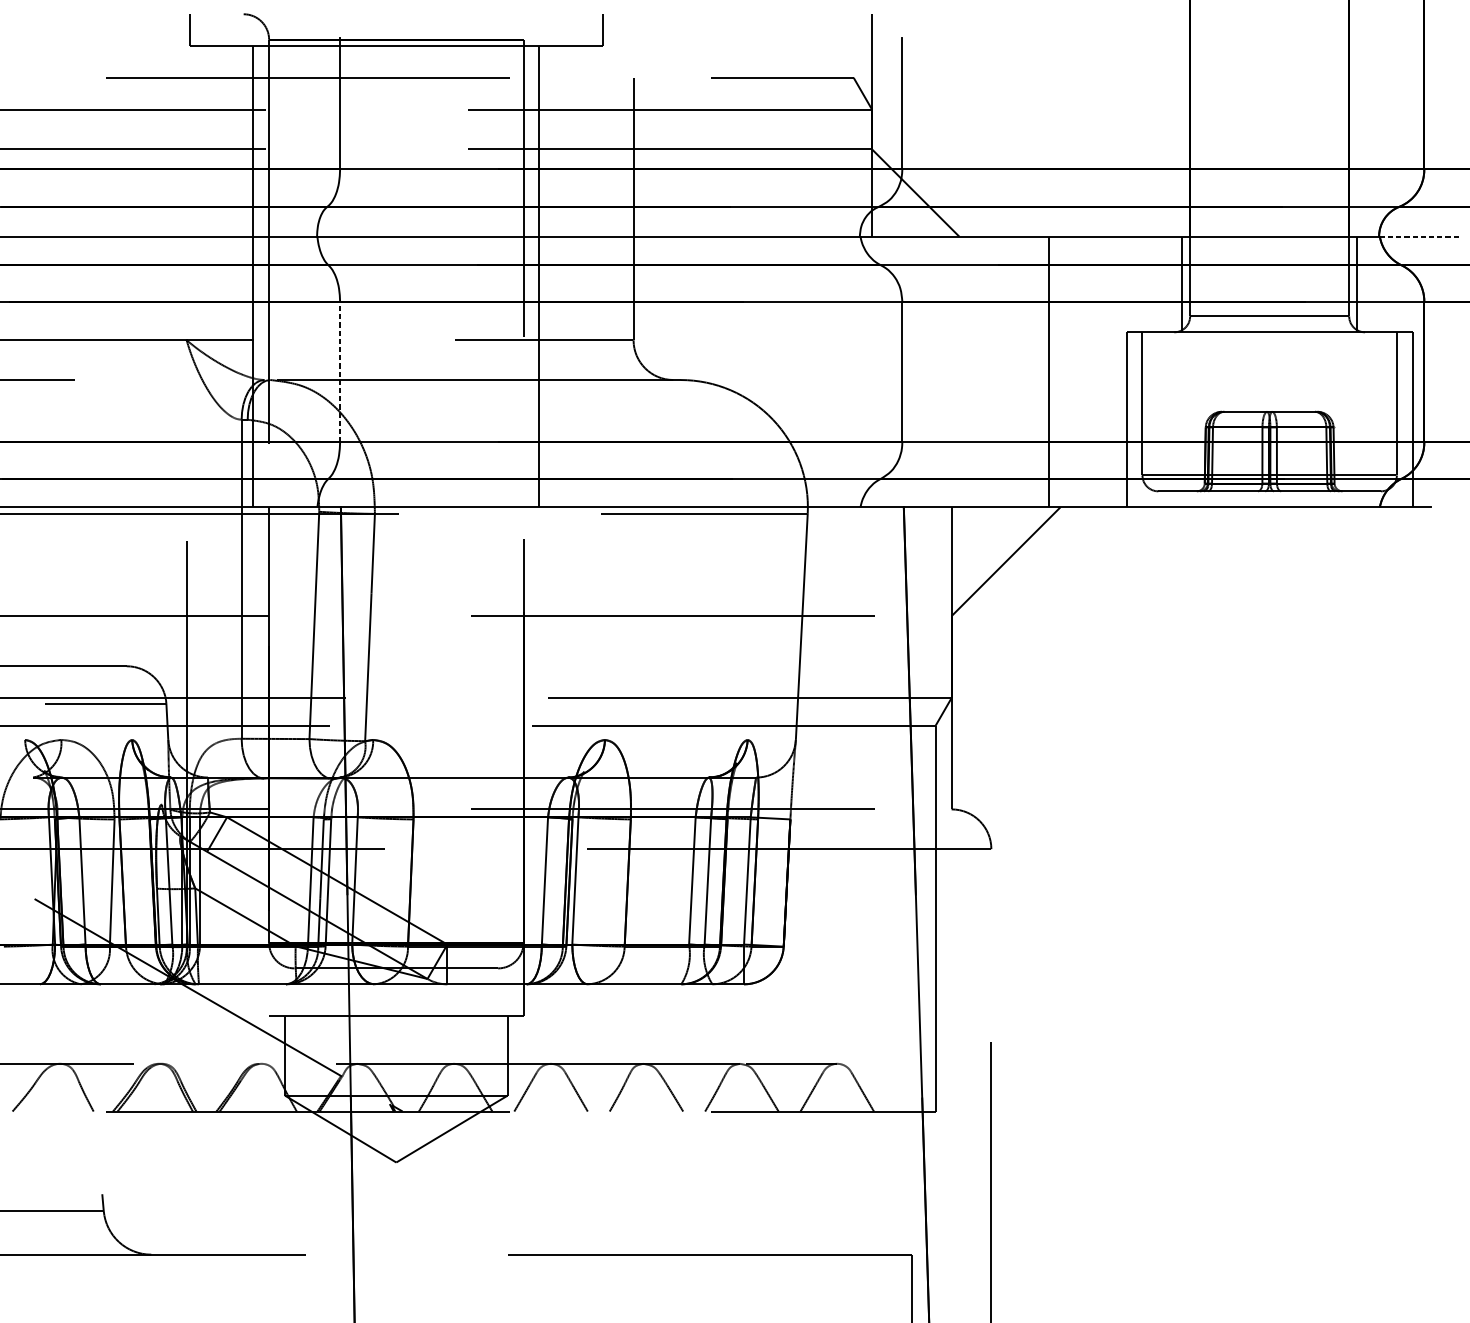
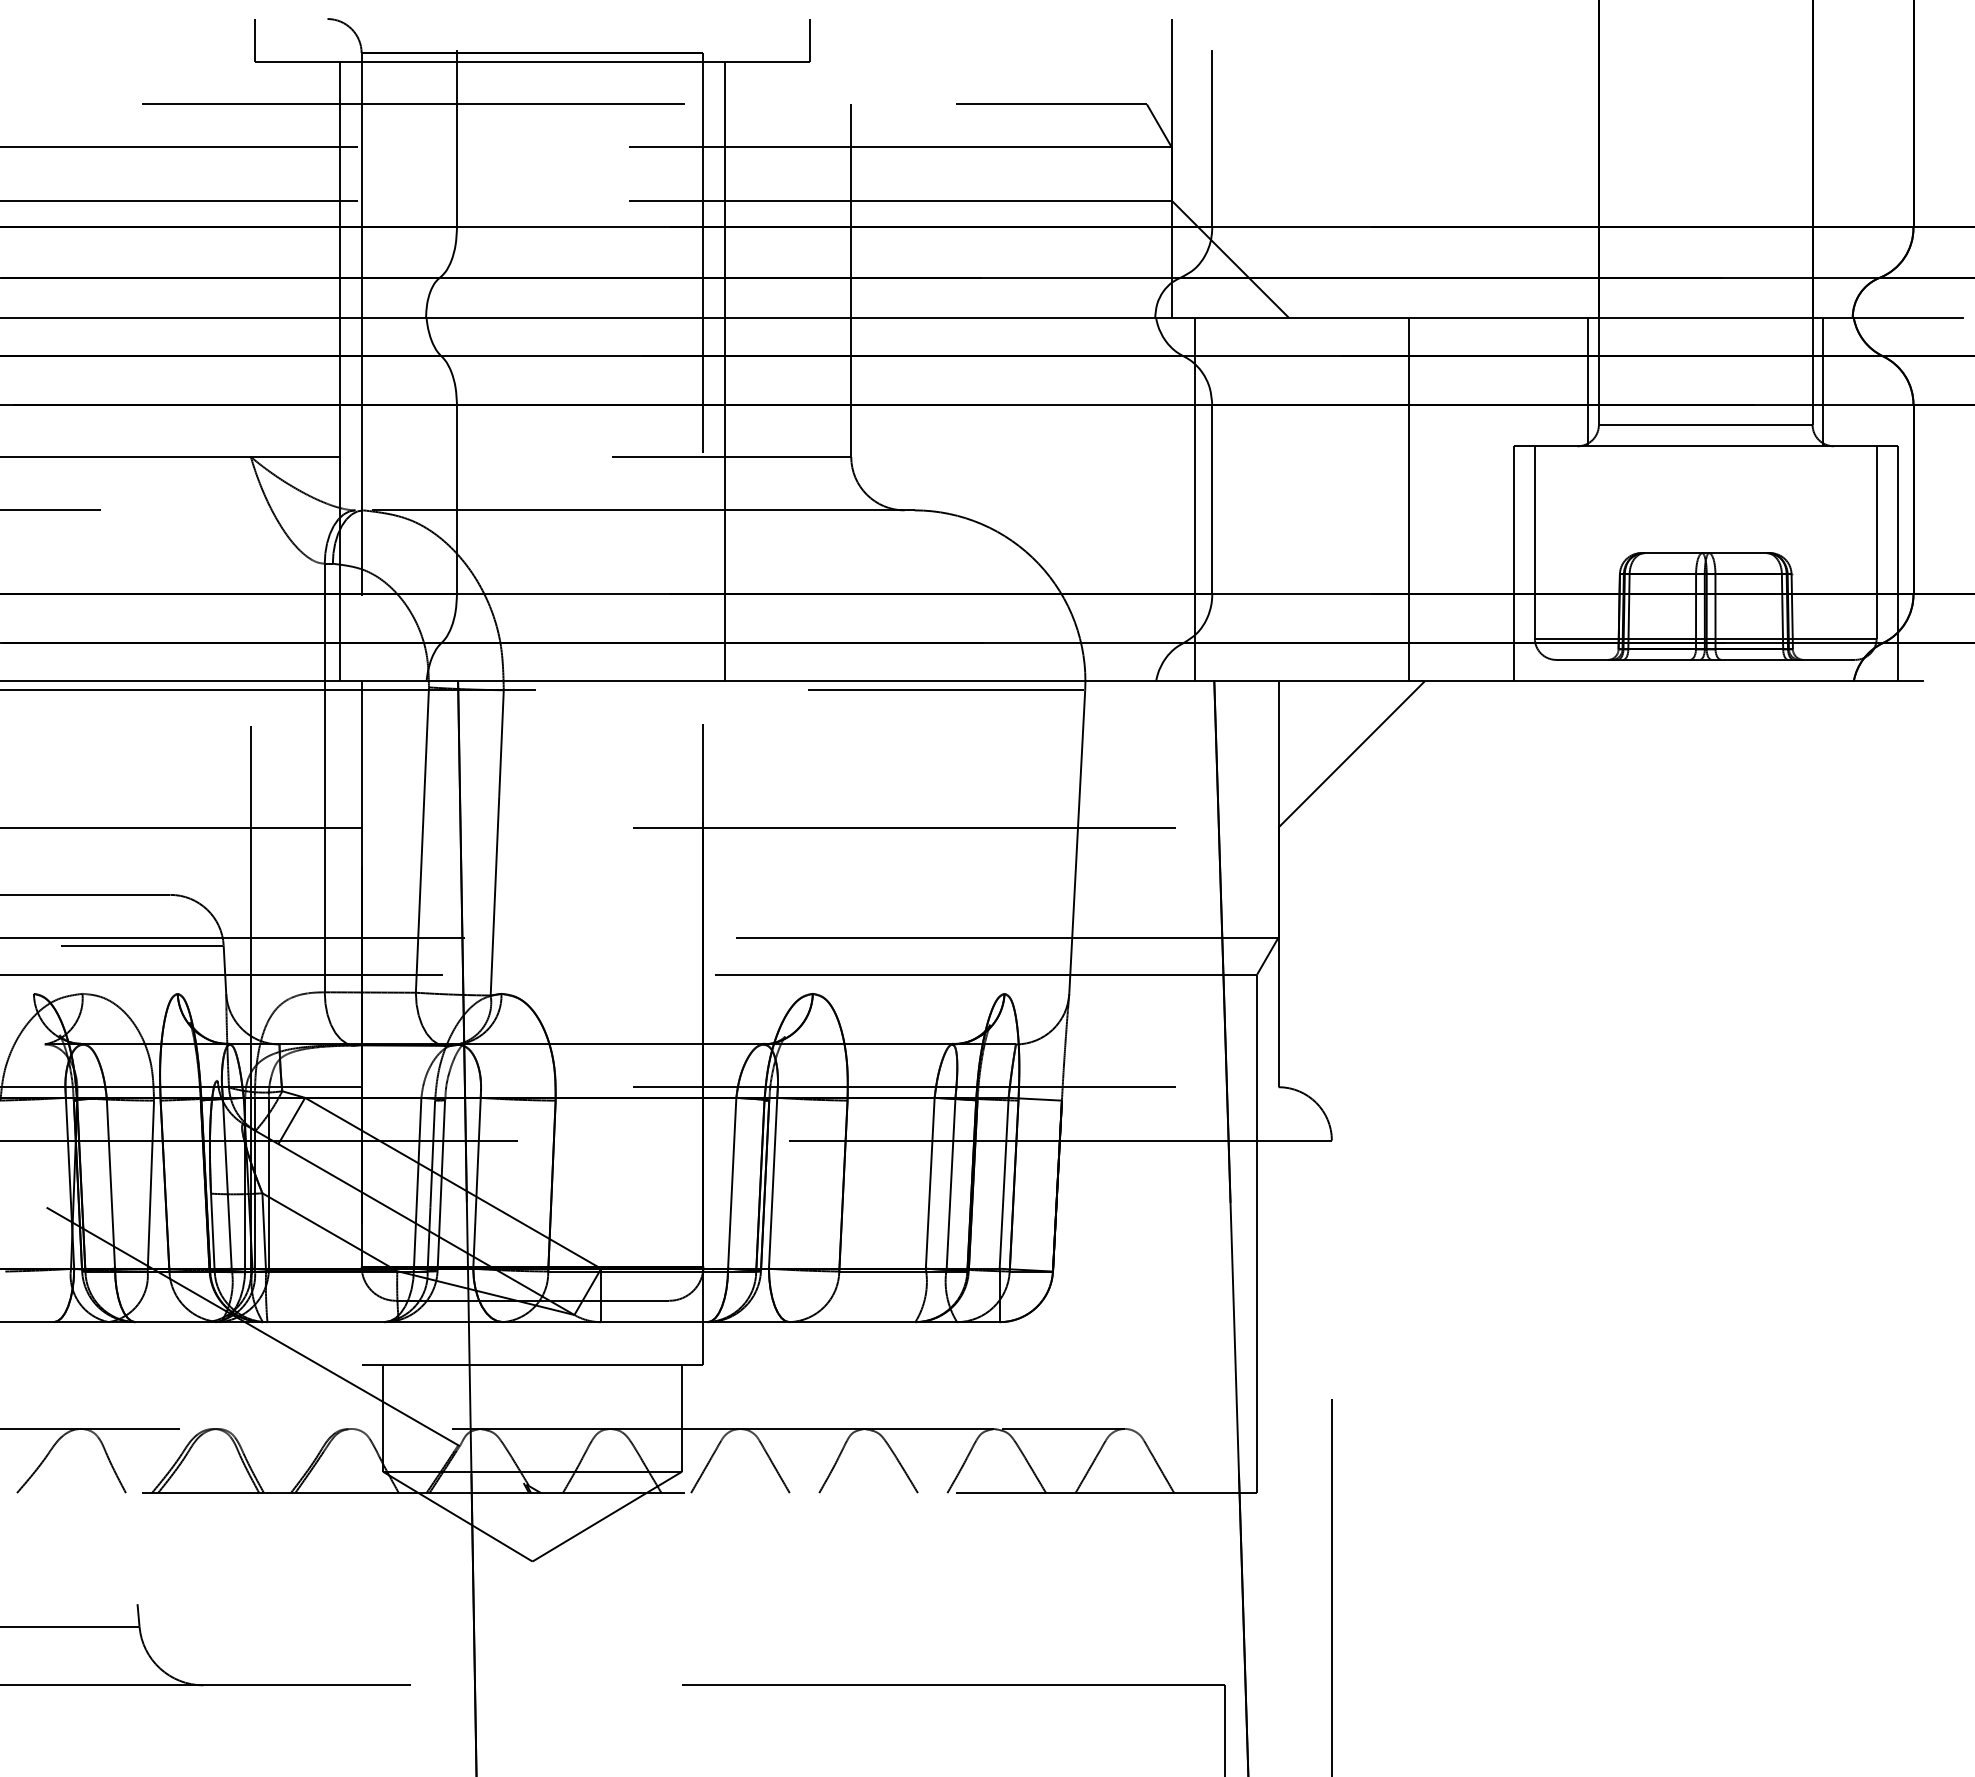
line: (1420, 237) -> (1908, 318), dashed -> solid
line: (340, 371) -> (457, 499), dashed -> solid
line: (889, 371) -> (1195, 499), added

